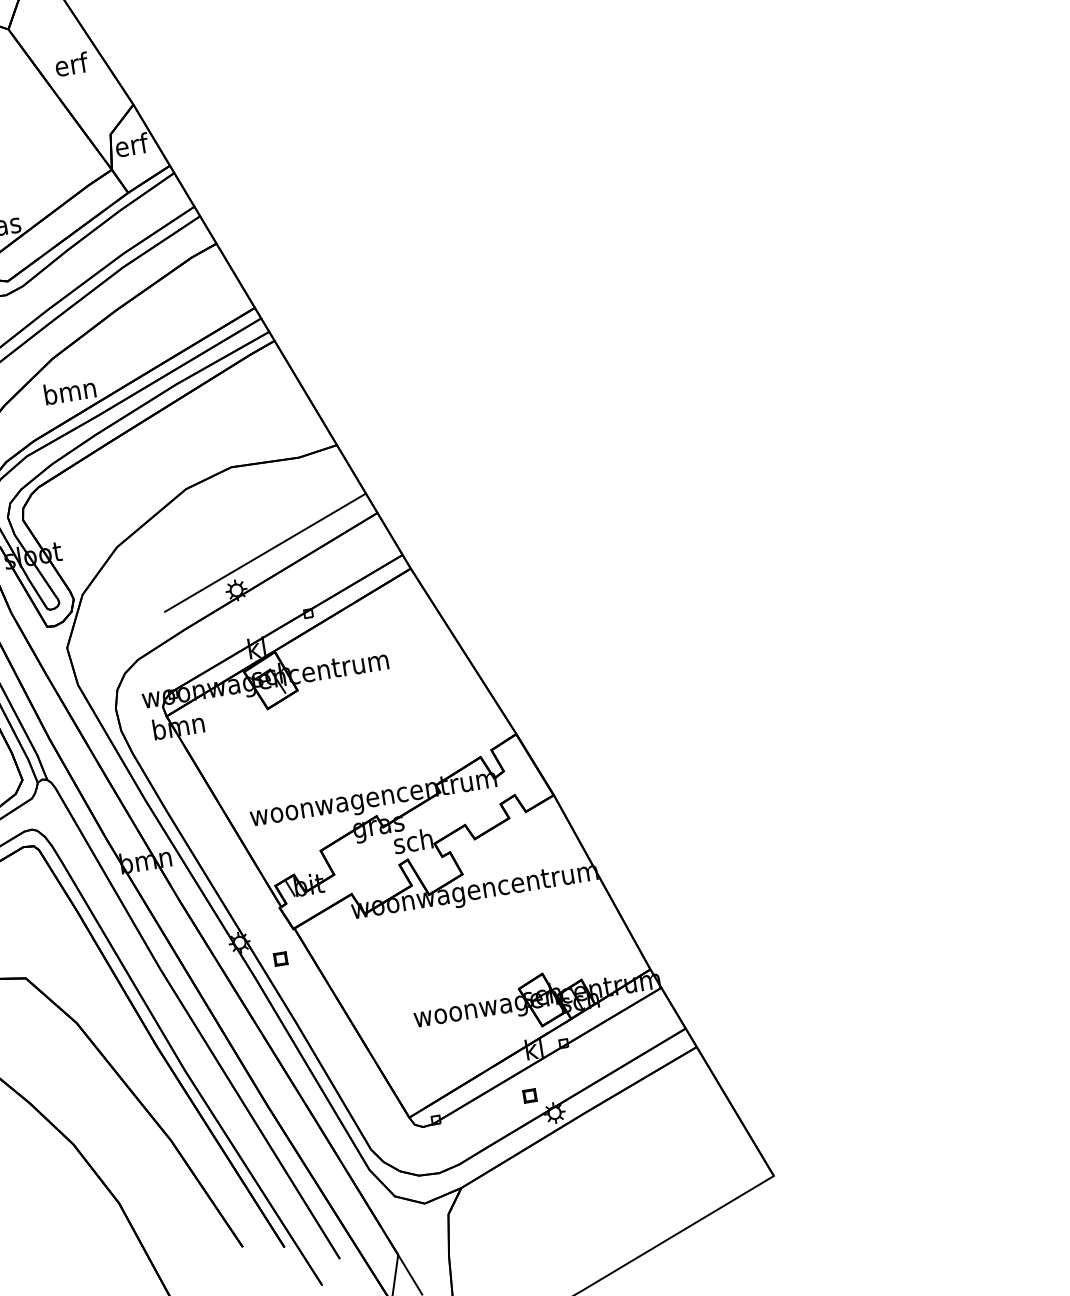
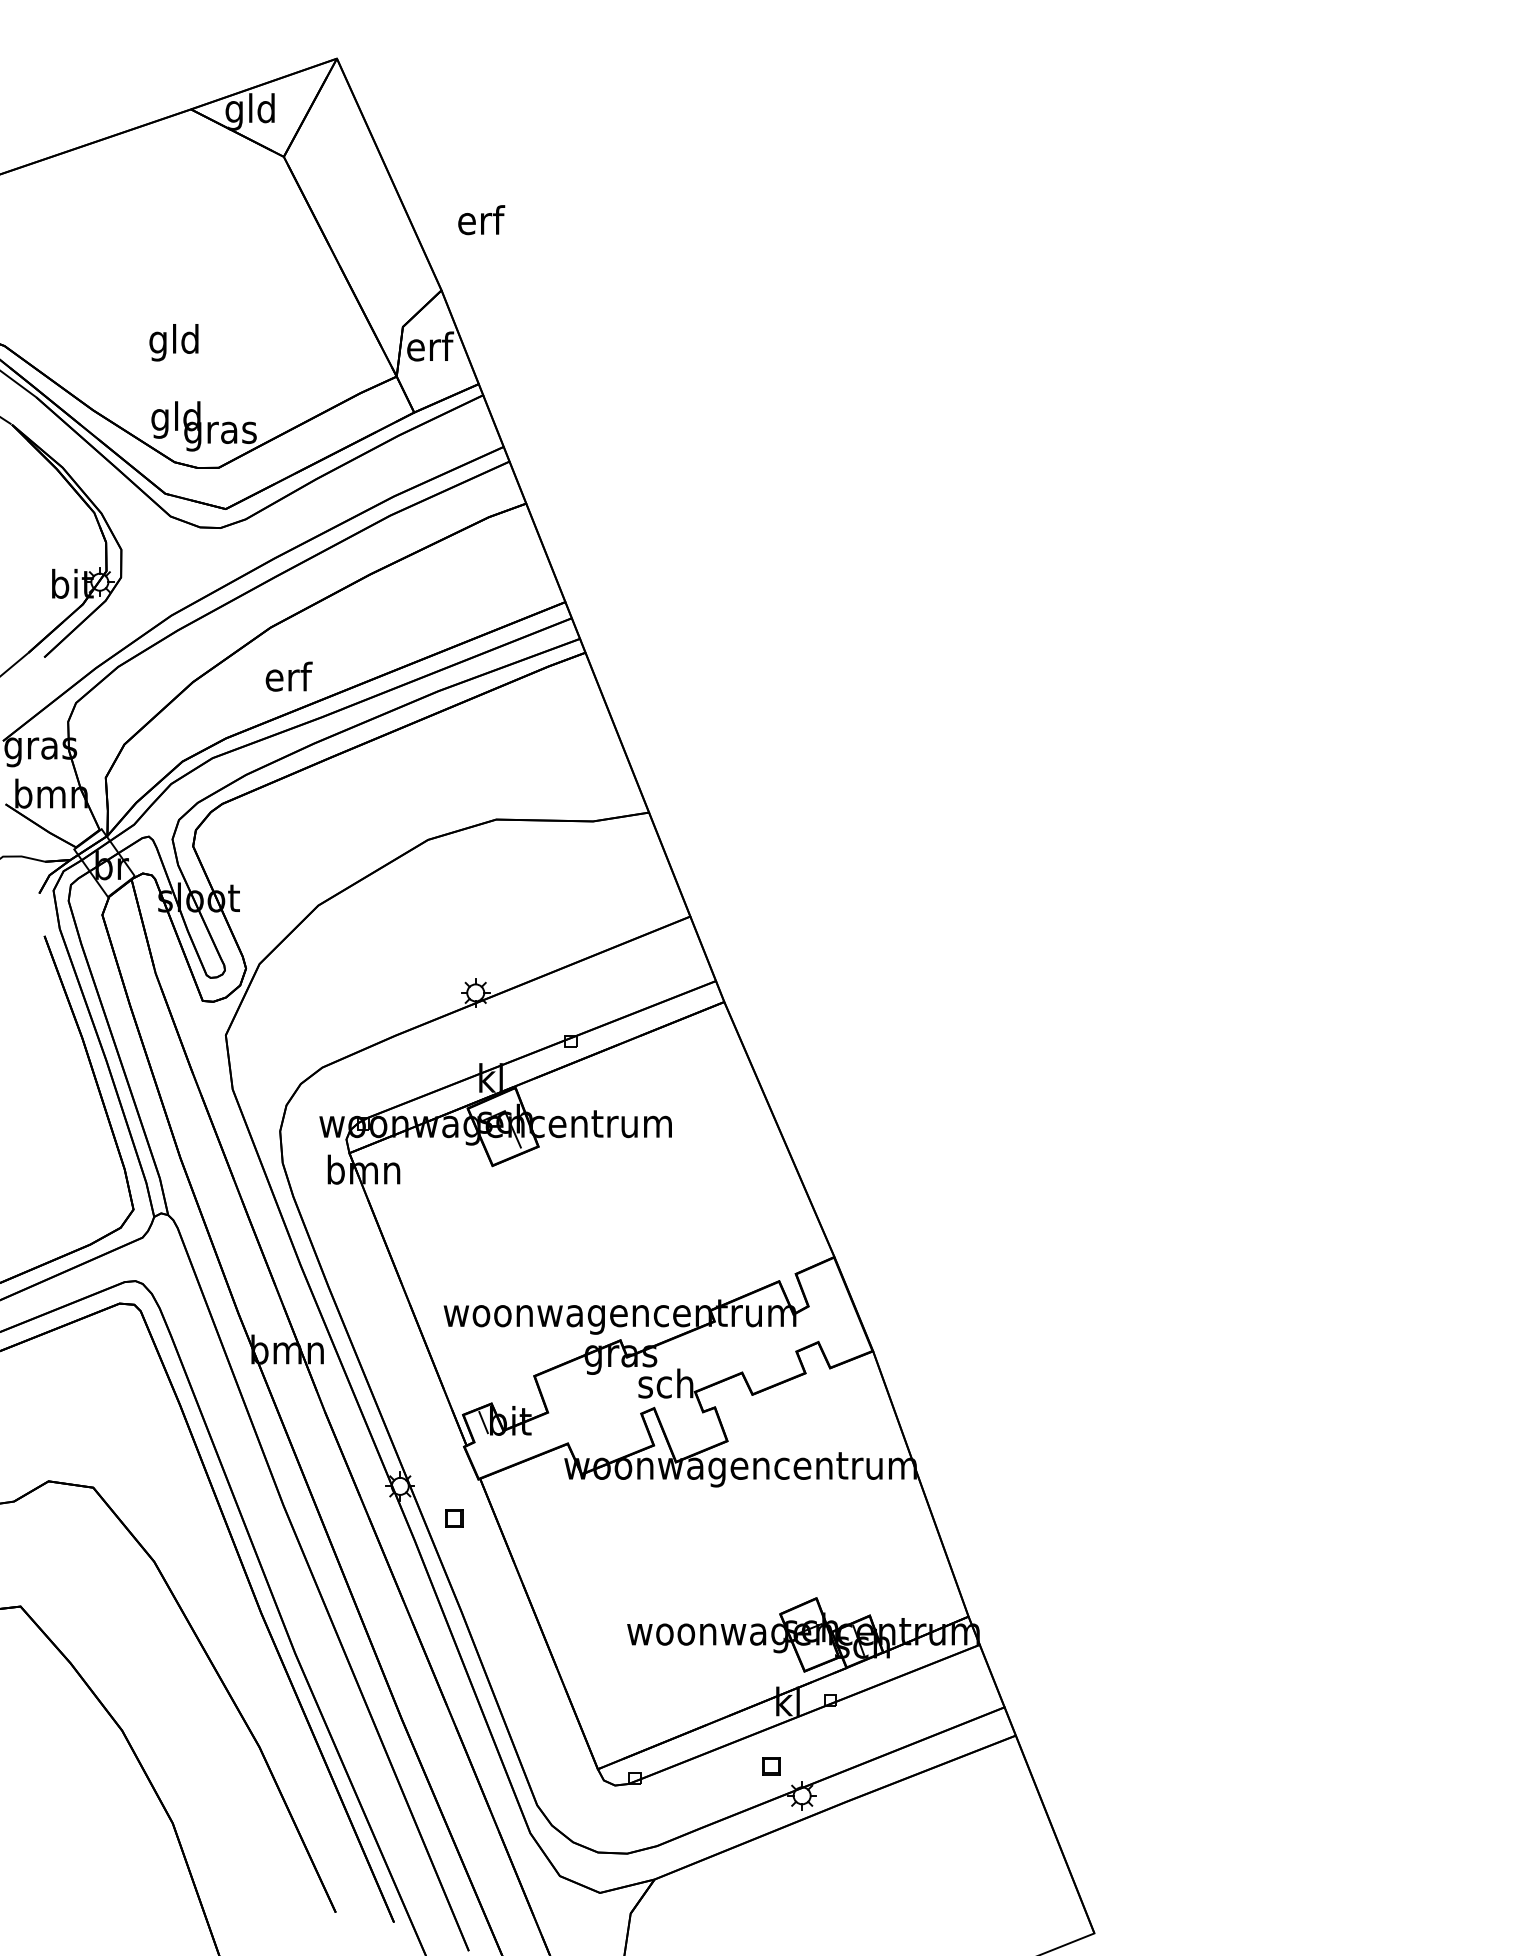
text: (71, 64) -> (481, 220), moved
text: (69, 391) -> (287, 676), bmn -> erf
line: (265, 552) -> (524, 946), removed

